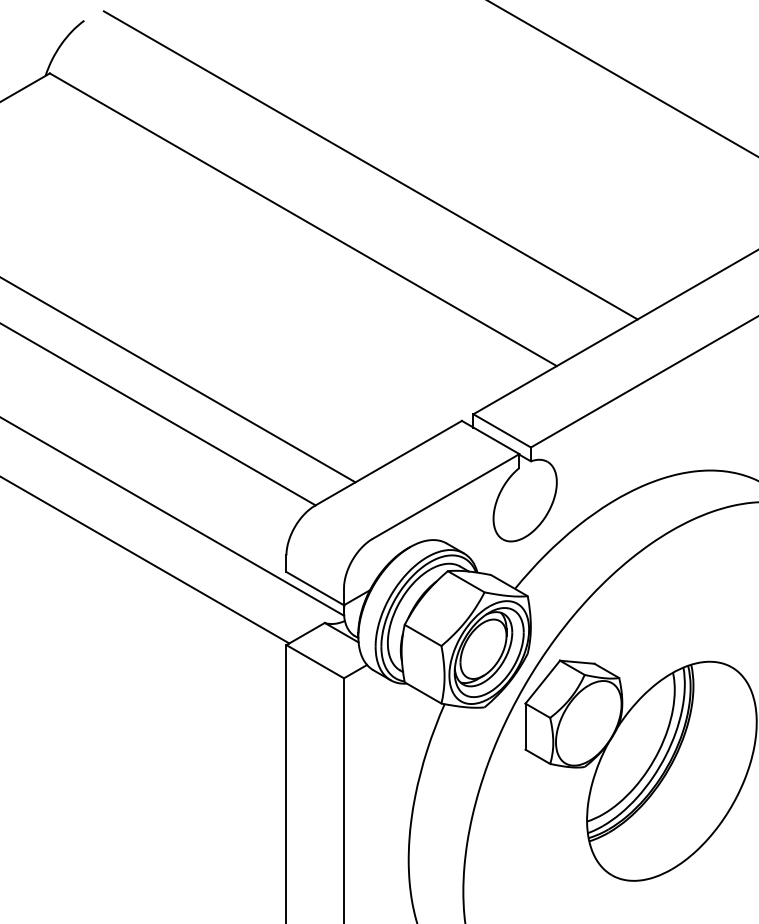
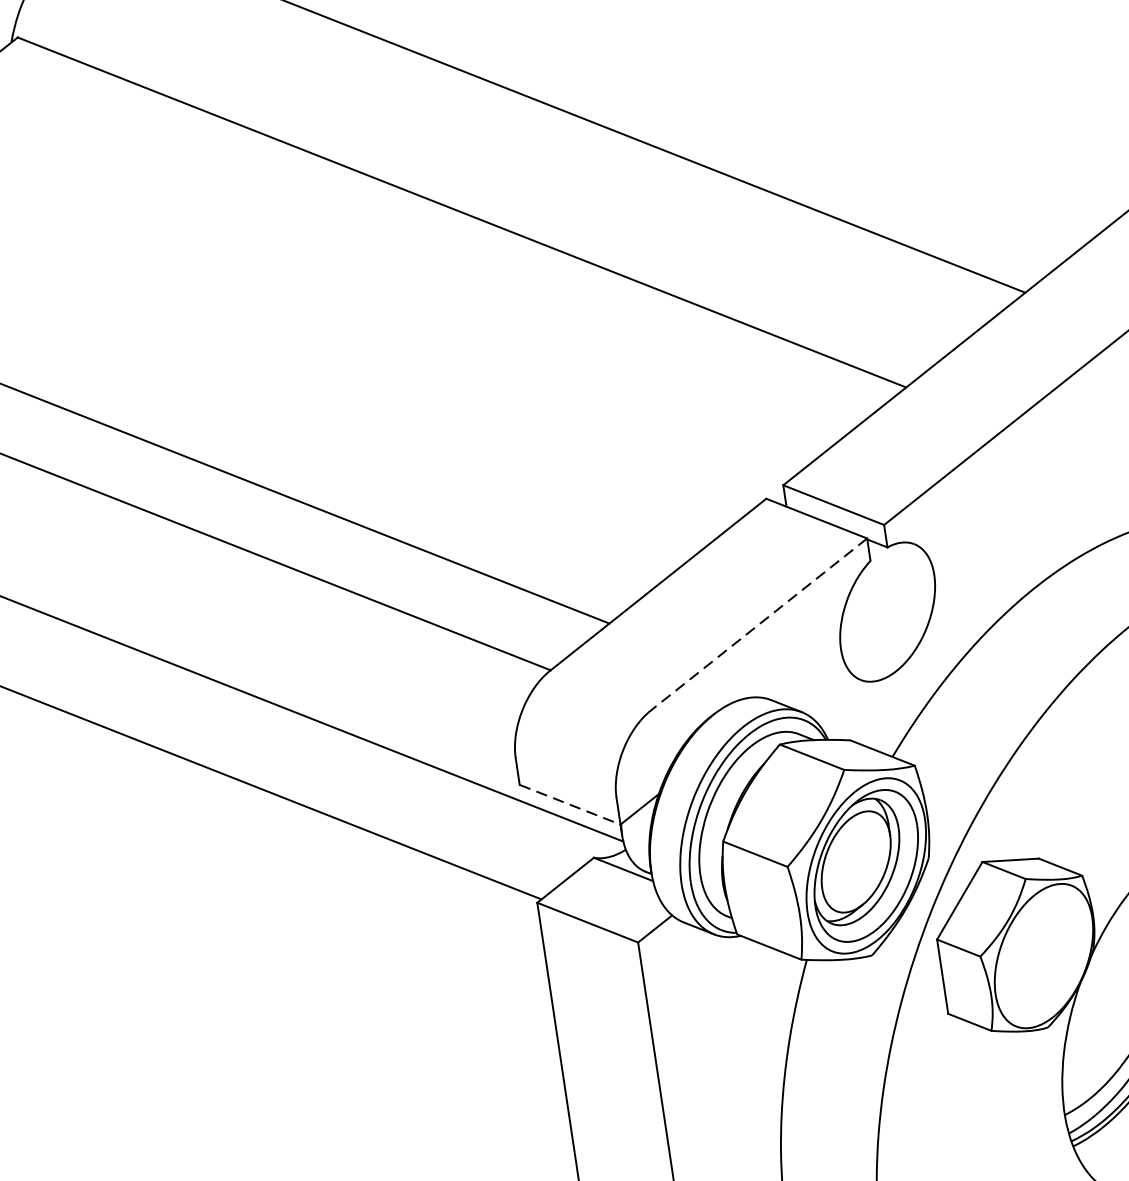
line: (446, 496) -> (759, 624), solid -> dashed
line: (315, 588) -> (570, 804), solid -> dashed

